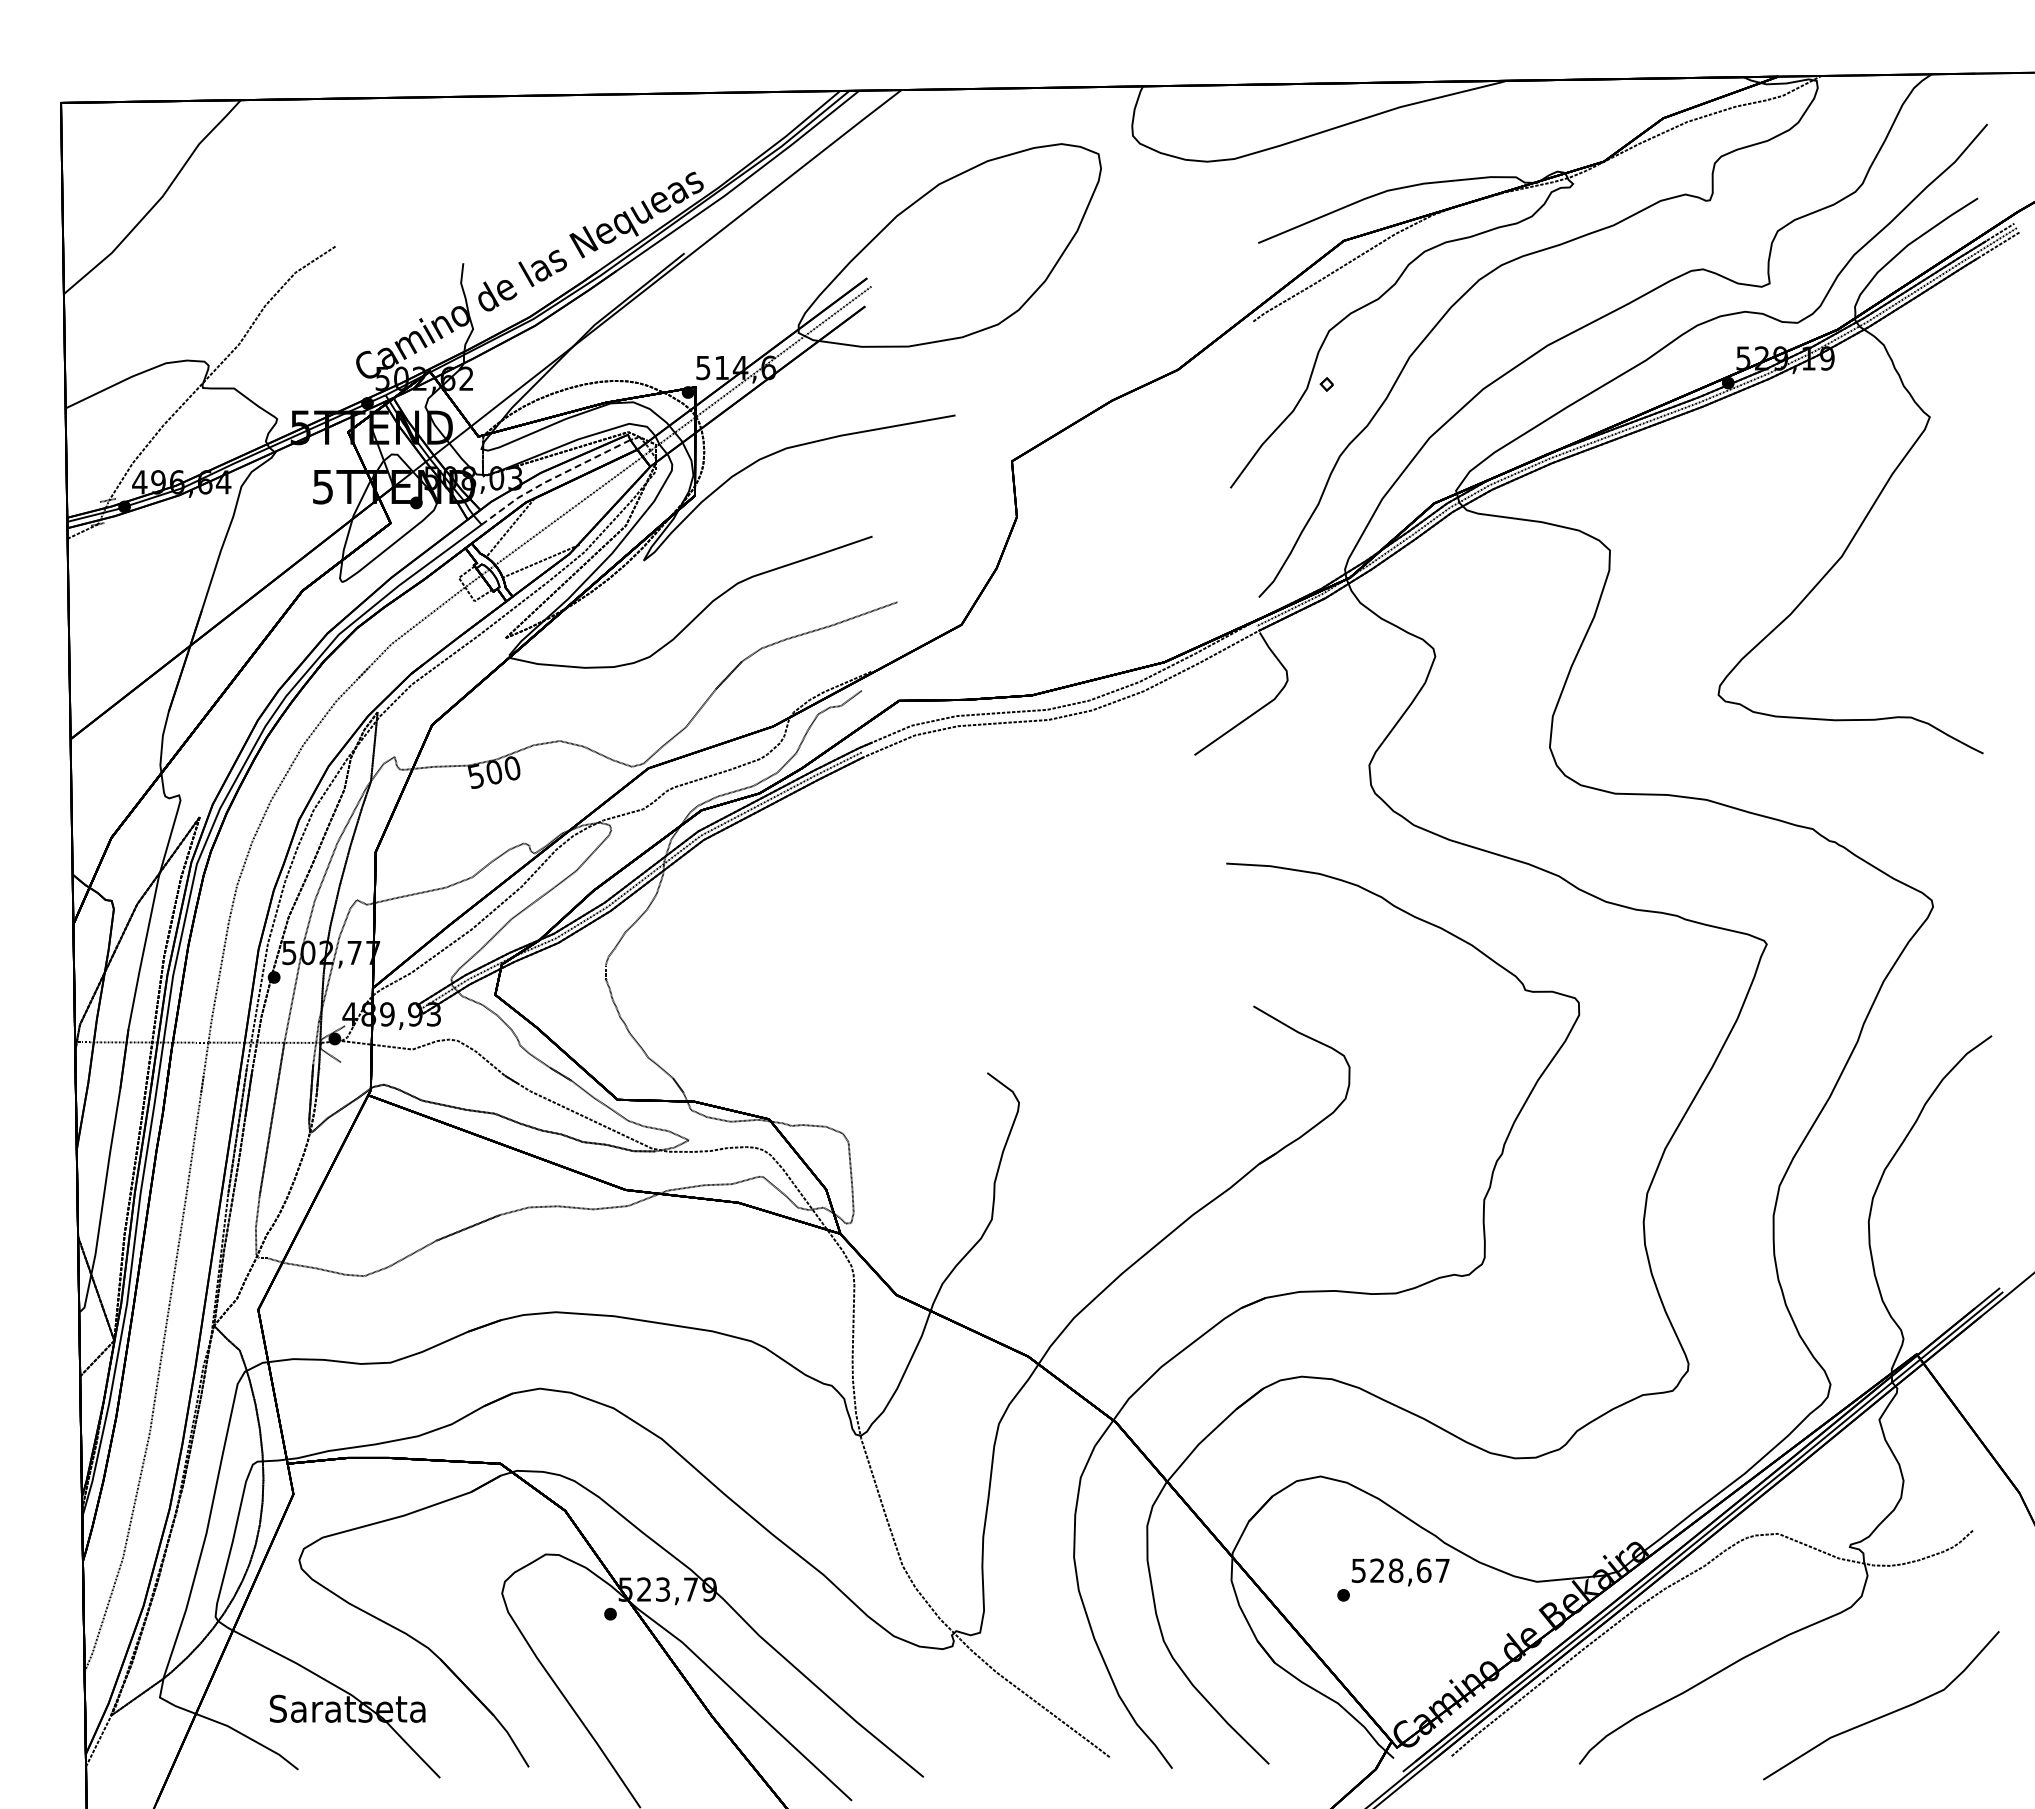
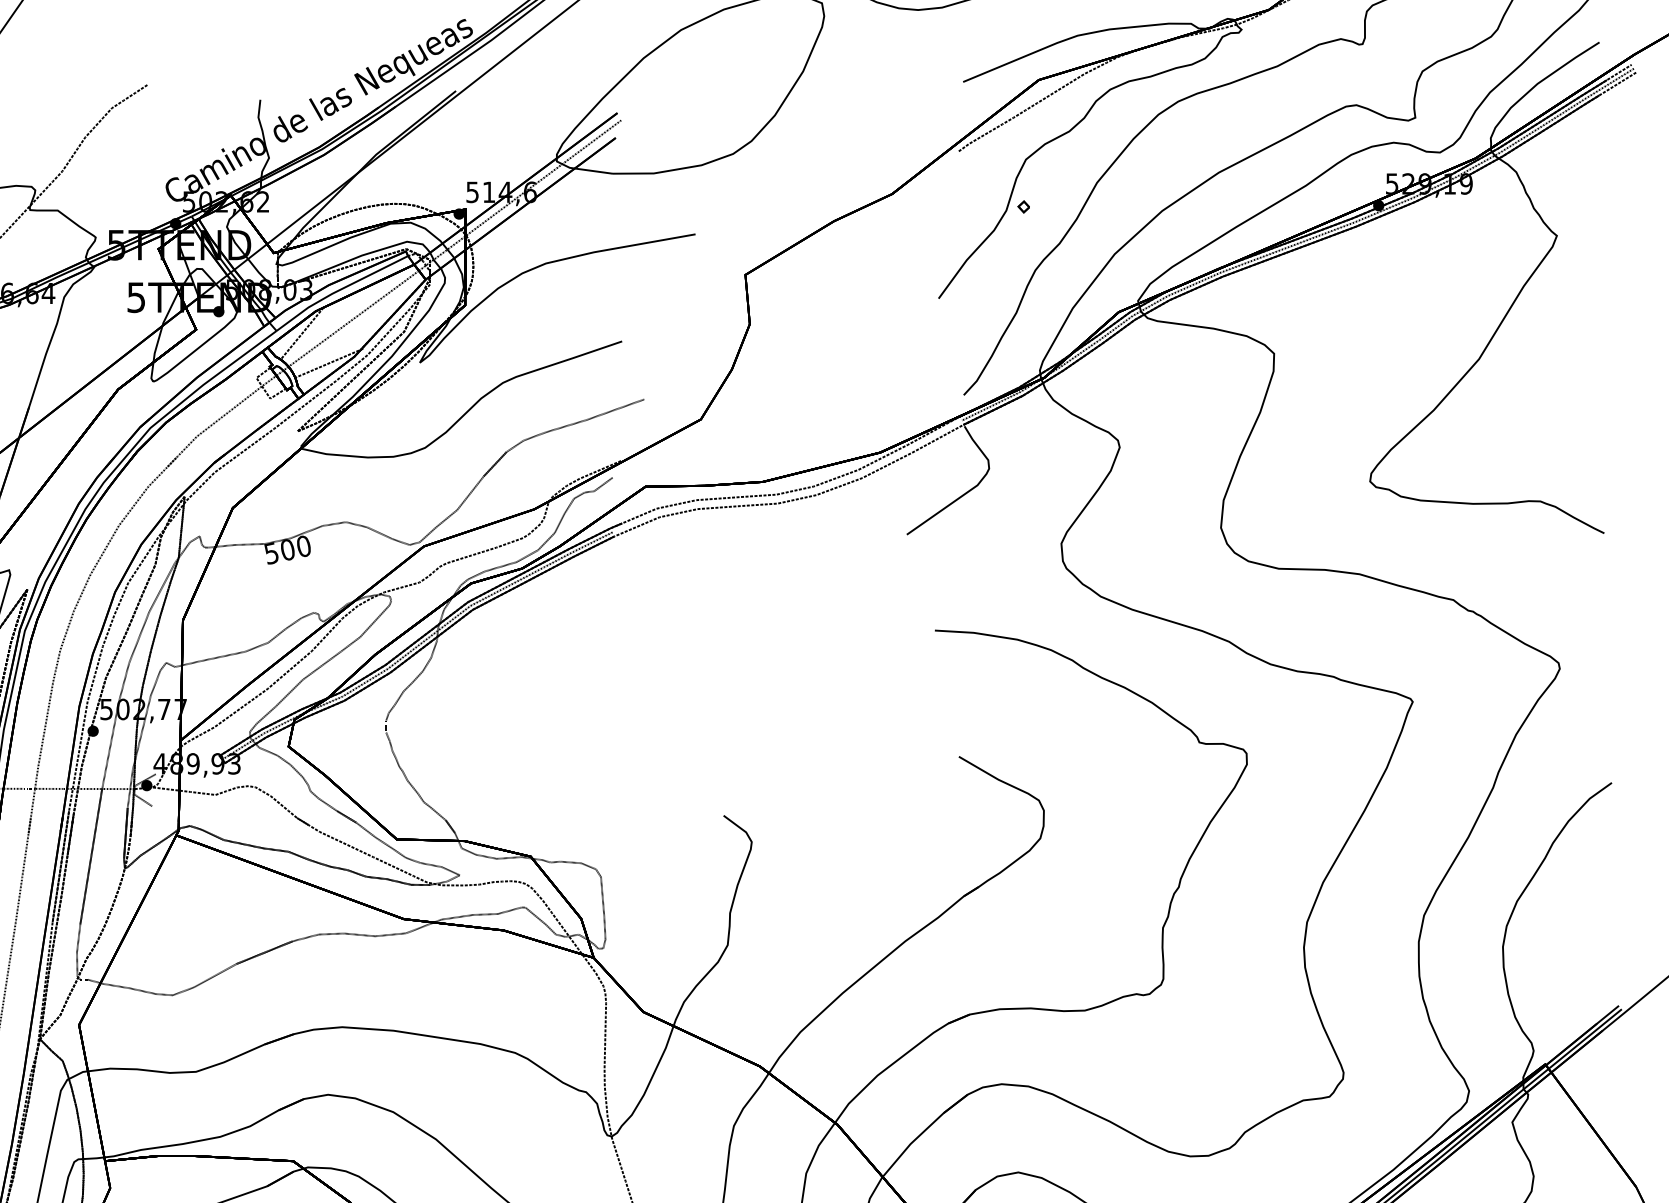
line: (551, 479) -> (338, 290), dashed -> solid

